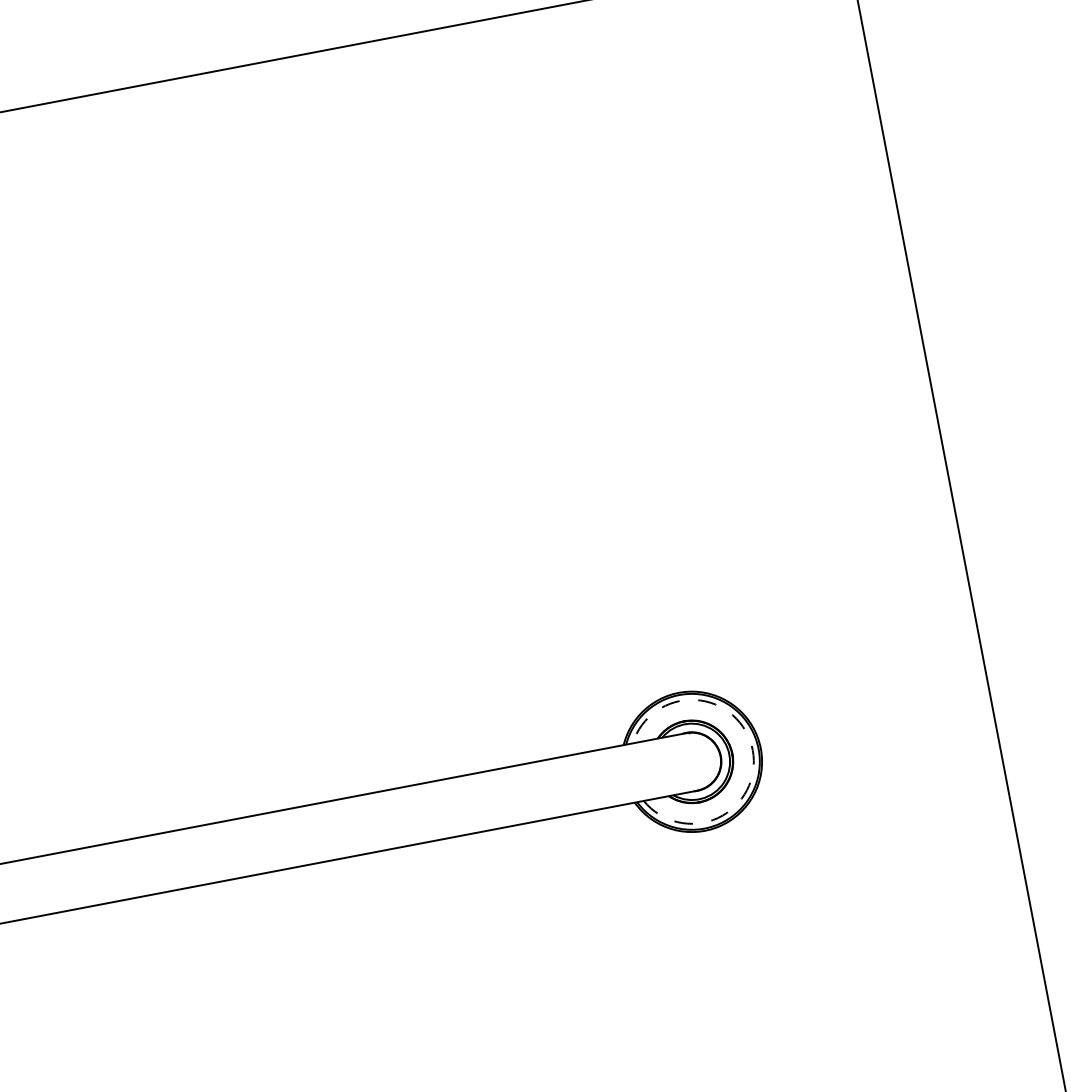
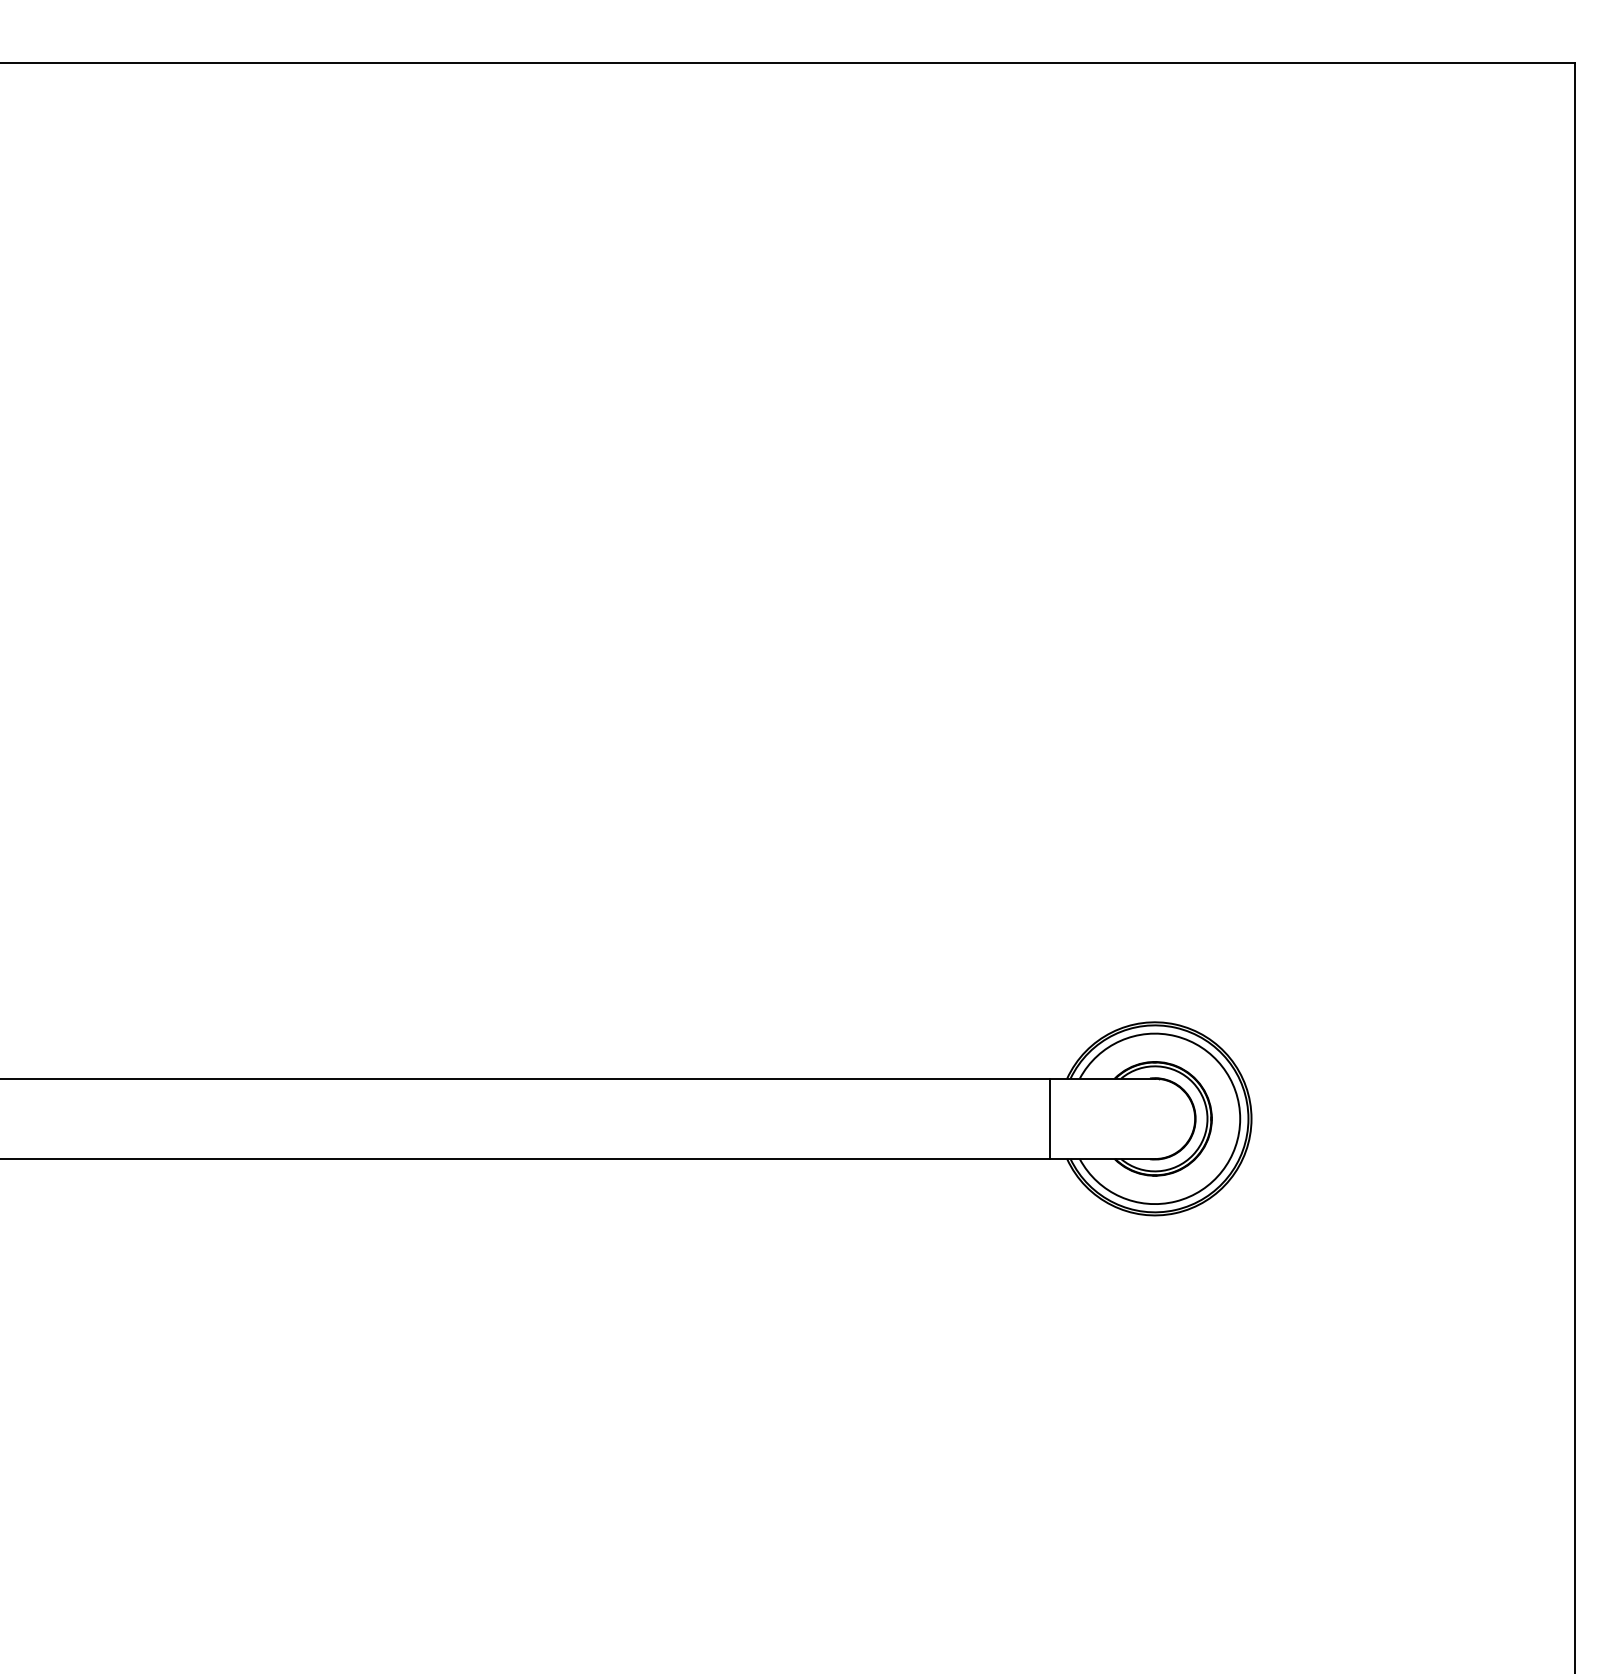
arc: (752, 749) -> (1240, 1118), dashed -> solid
line: (617, 775) -> (1050, 1118), added

